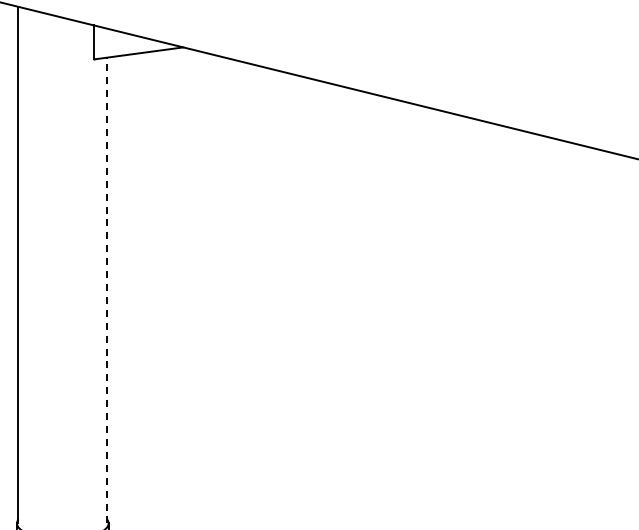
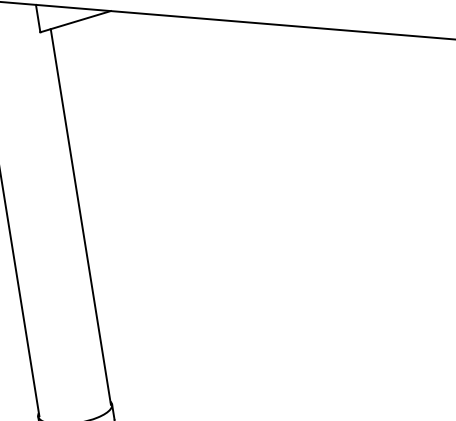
line: (107, 290) -> (81, 216), dashed -> solid

